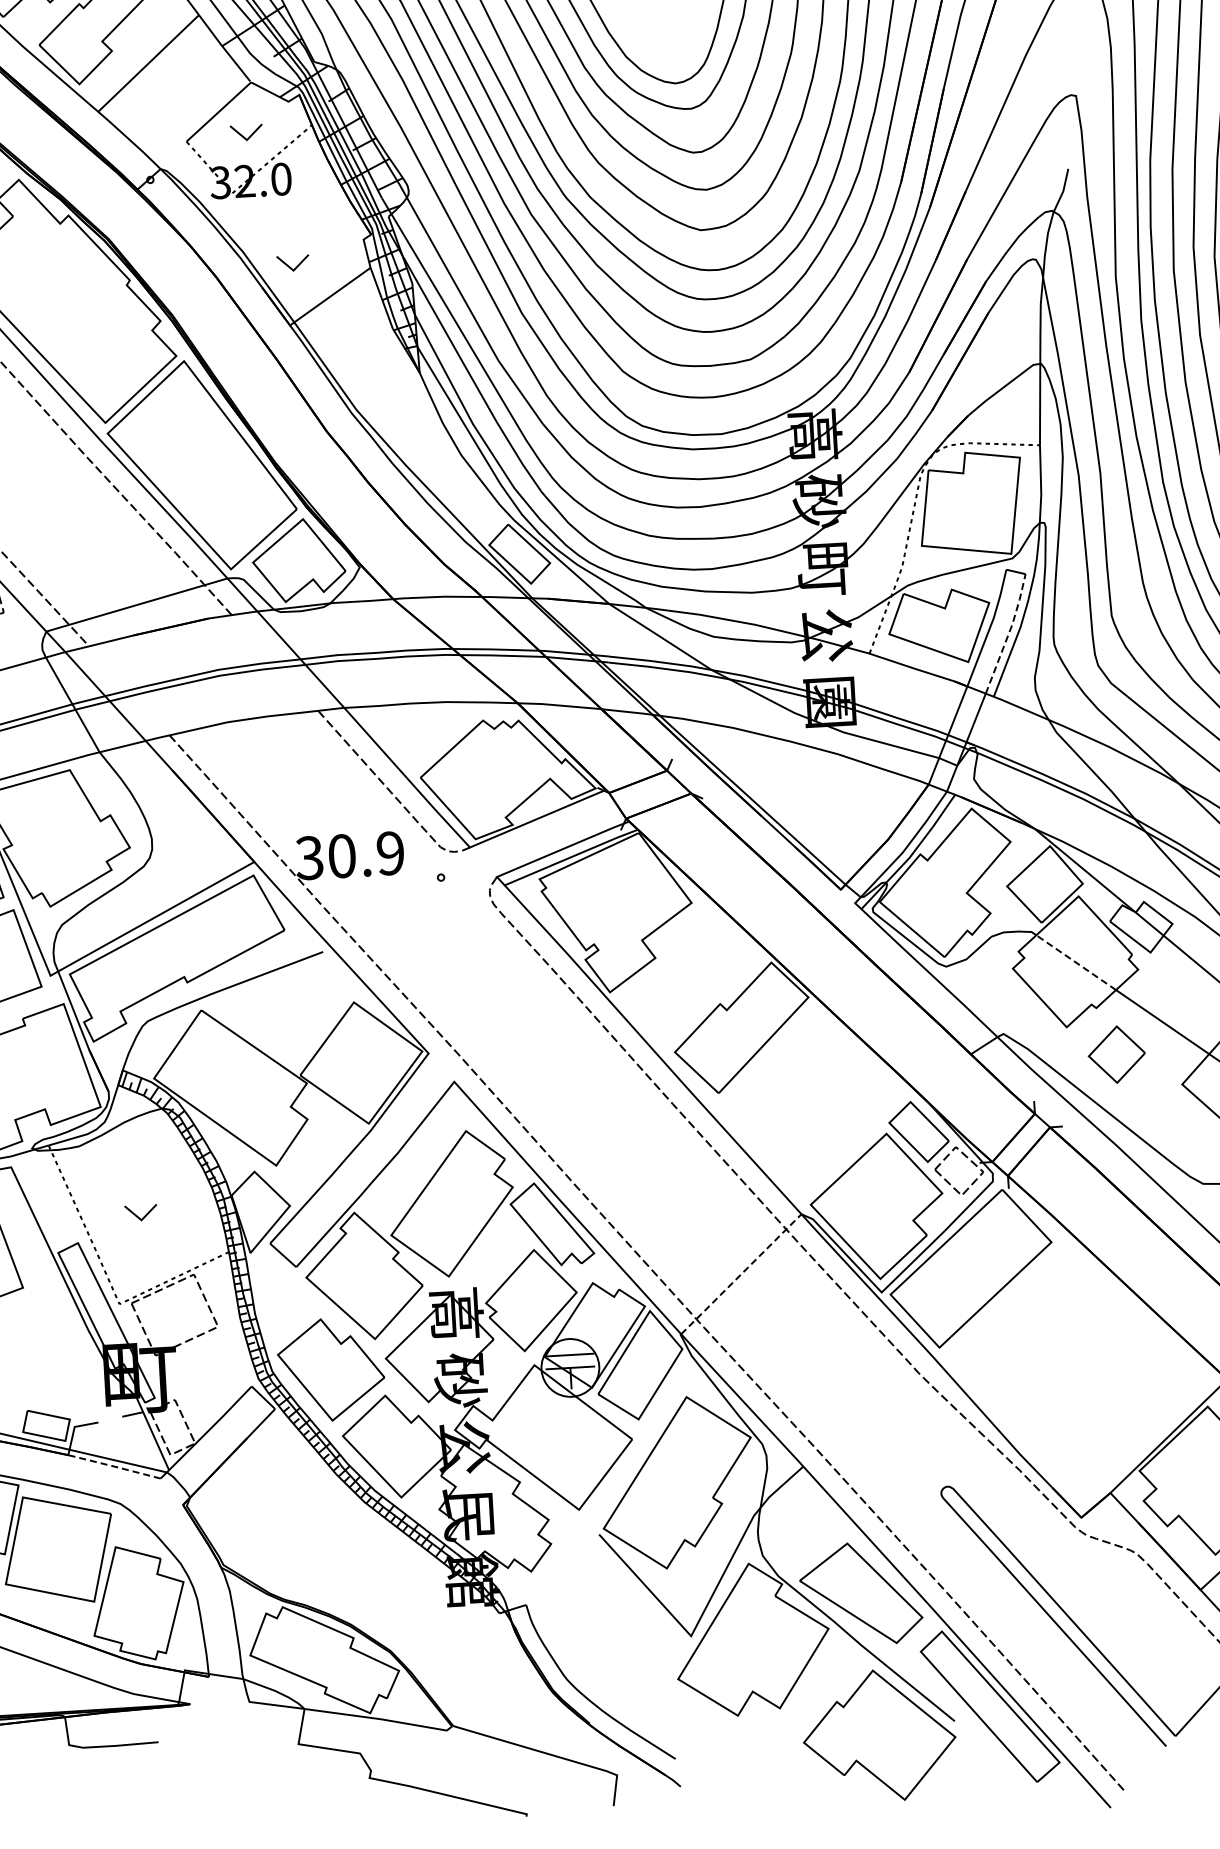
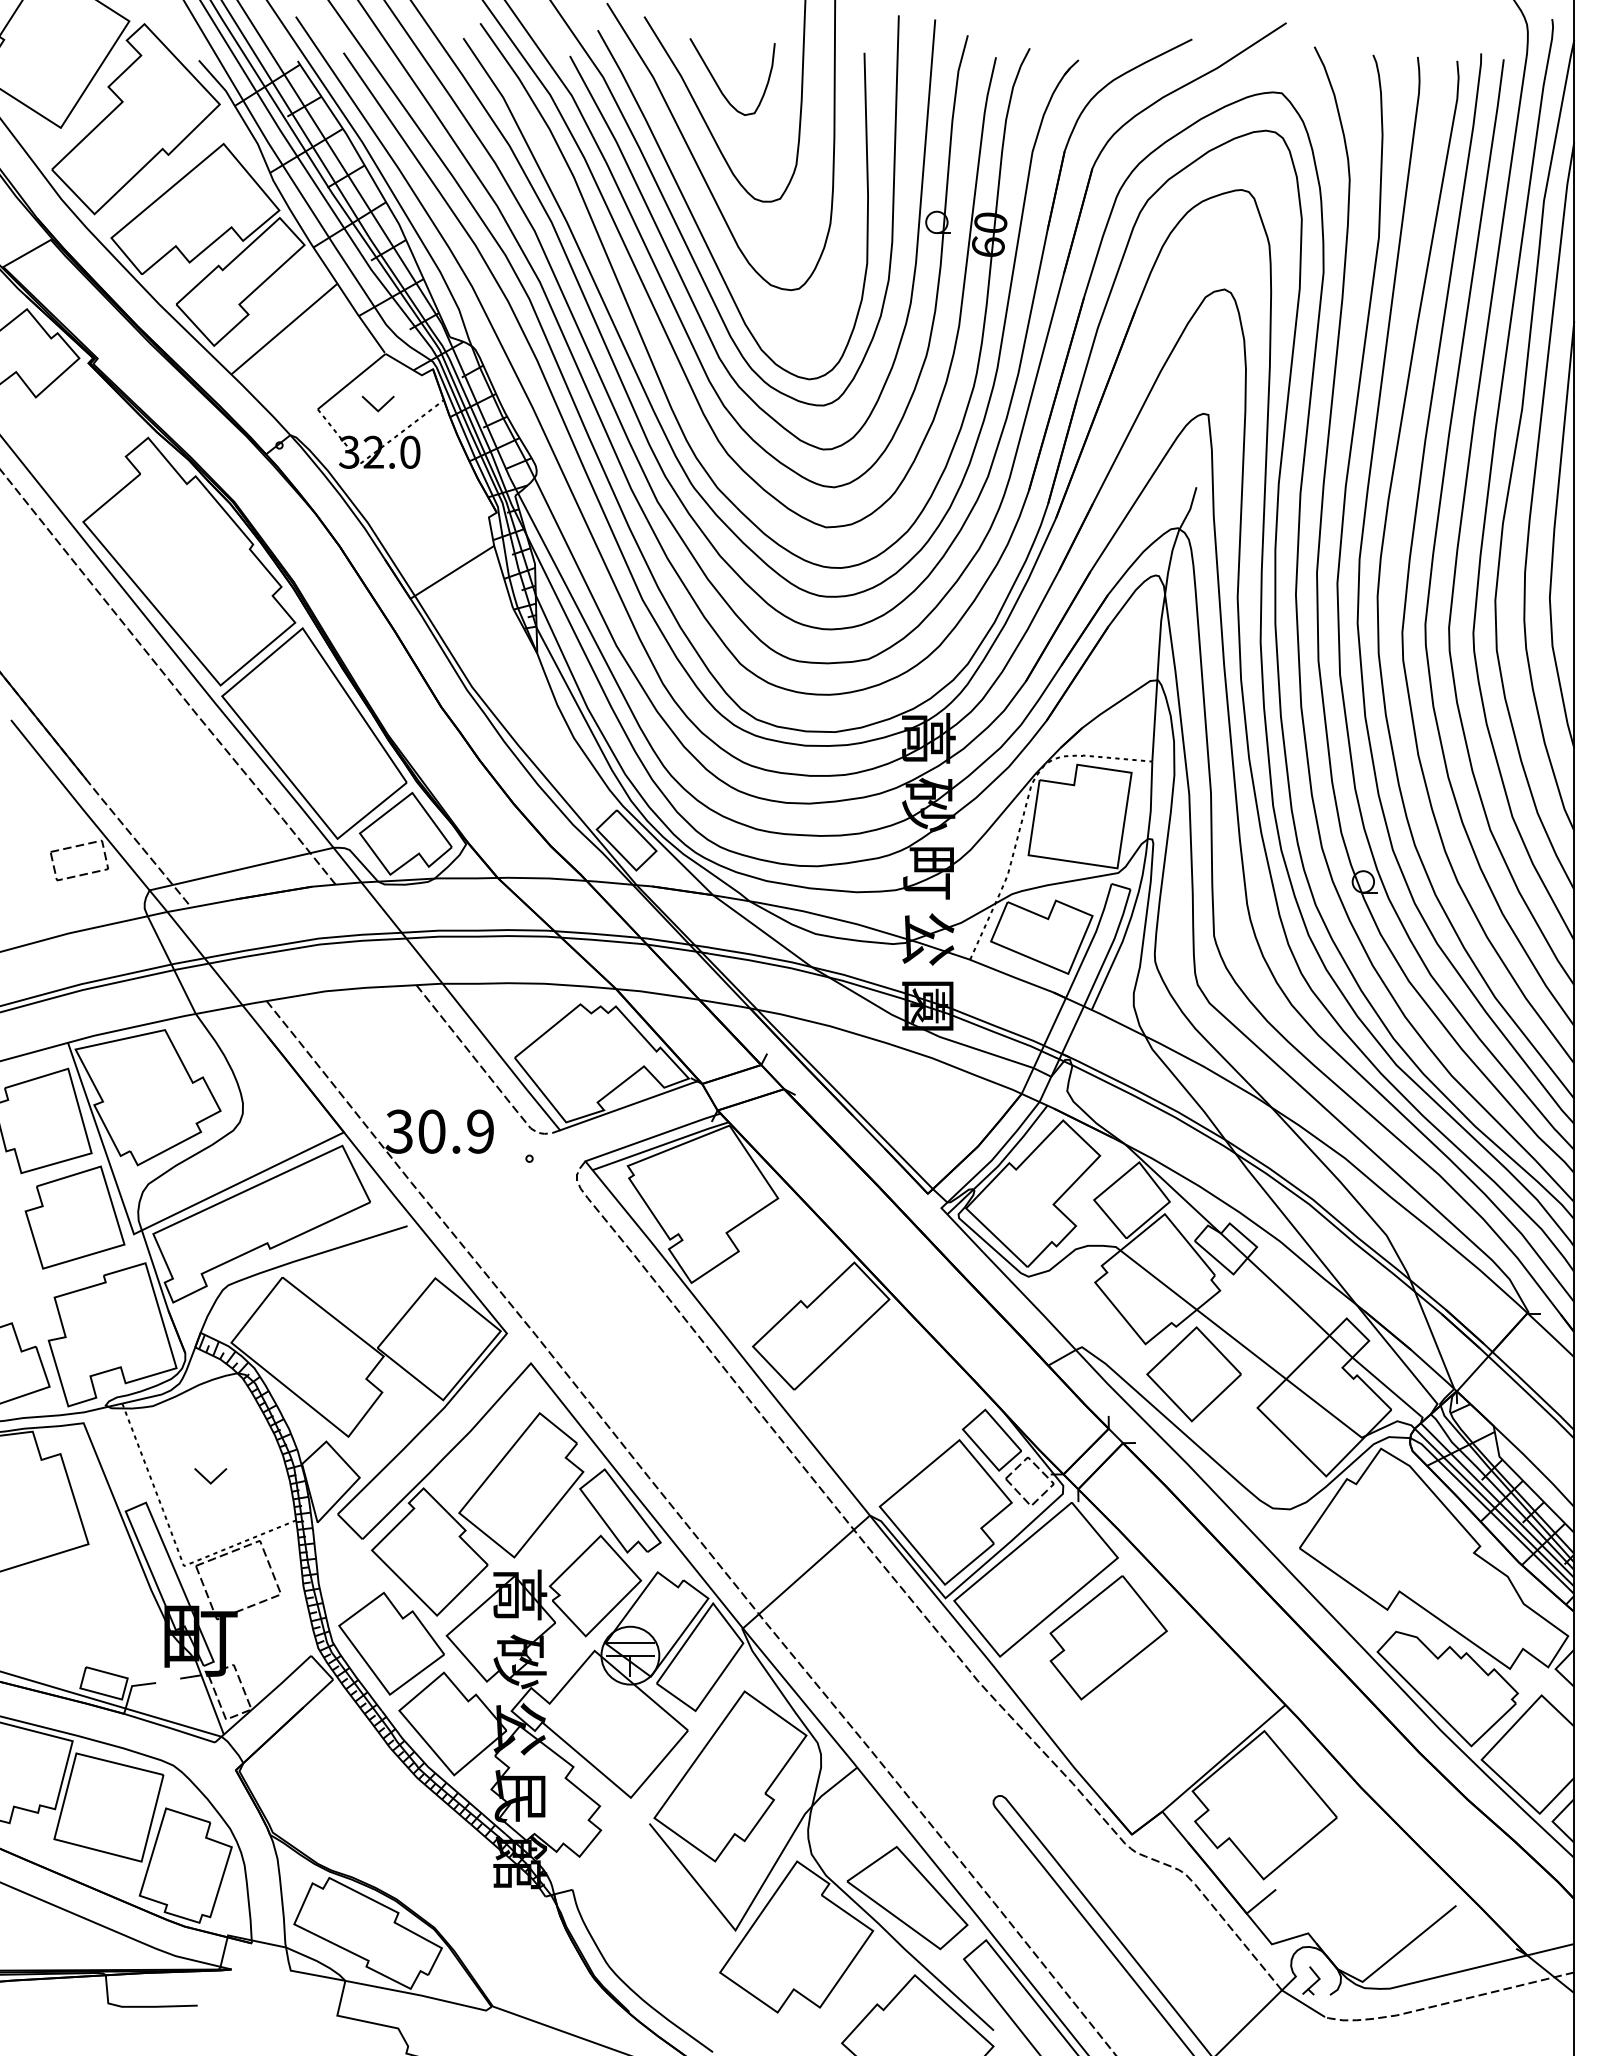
part: (292, 262) -> (416, 536), removed
line: (1008, 633) -> (1110, 947), dashed -> solid
line: (1075, 961) -> (1158, 1279), dashed -> solid
part: (1116, 1054) -> (1193, 1374), size x1.67
line: (741, 1274) -> (806, 1572), dashed -> solid
part: (1046, 1322) -> (1108, 1637), added
line: (115, 1467) -> (170, 1728), dashed -> solid

